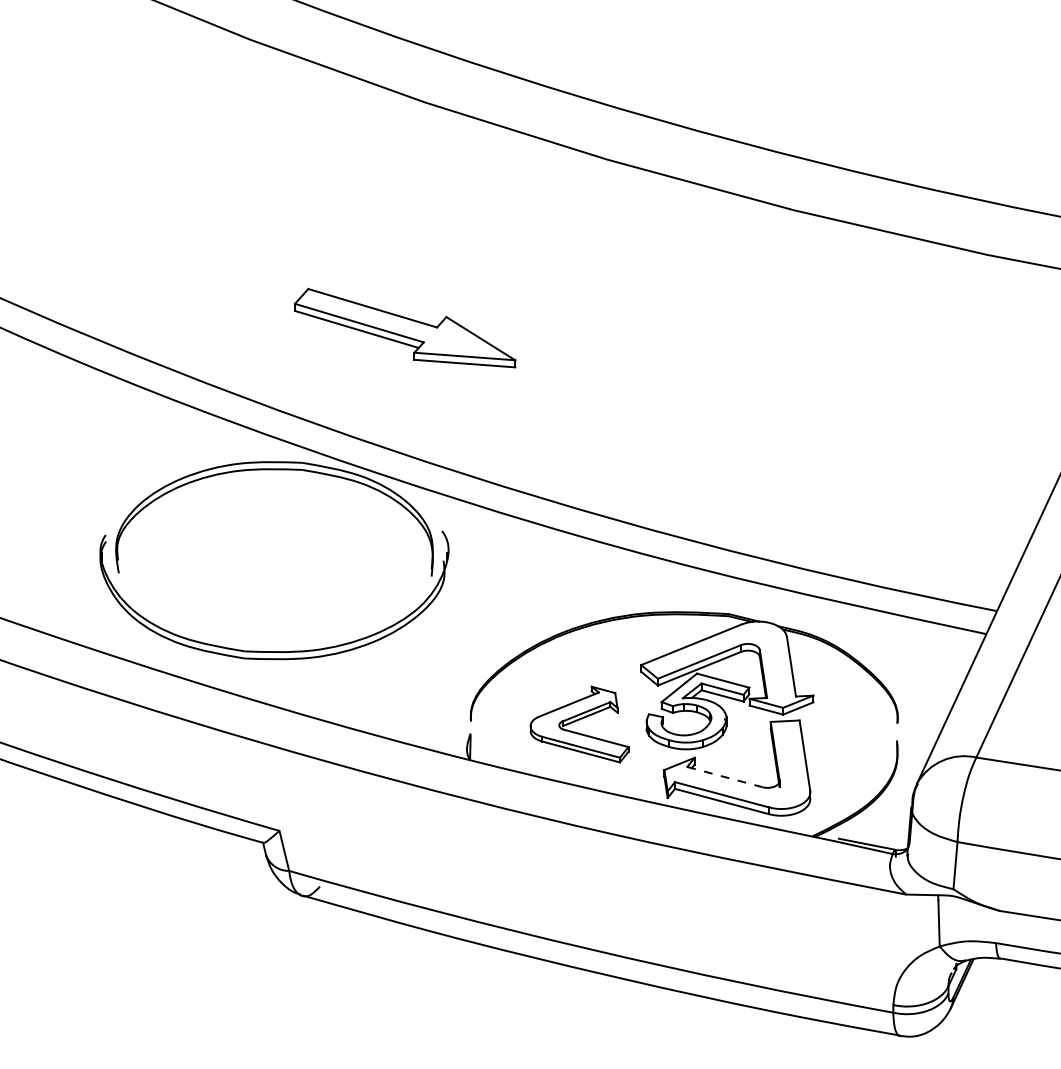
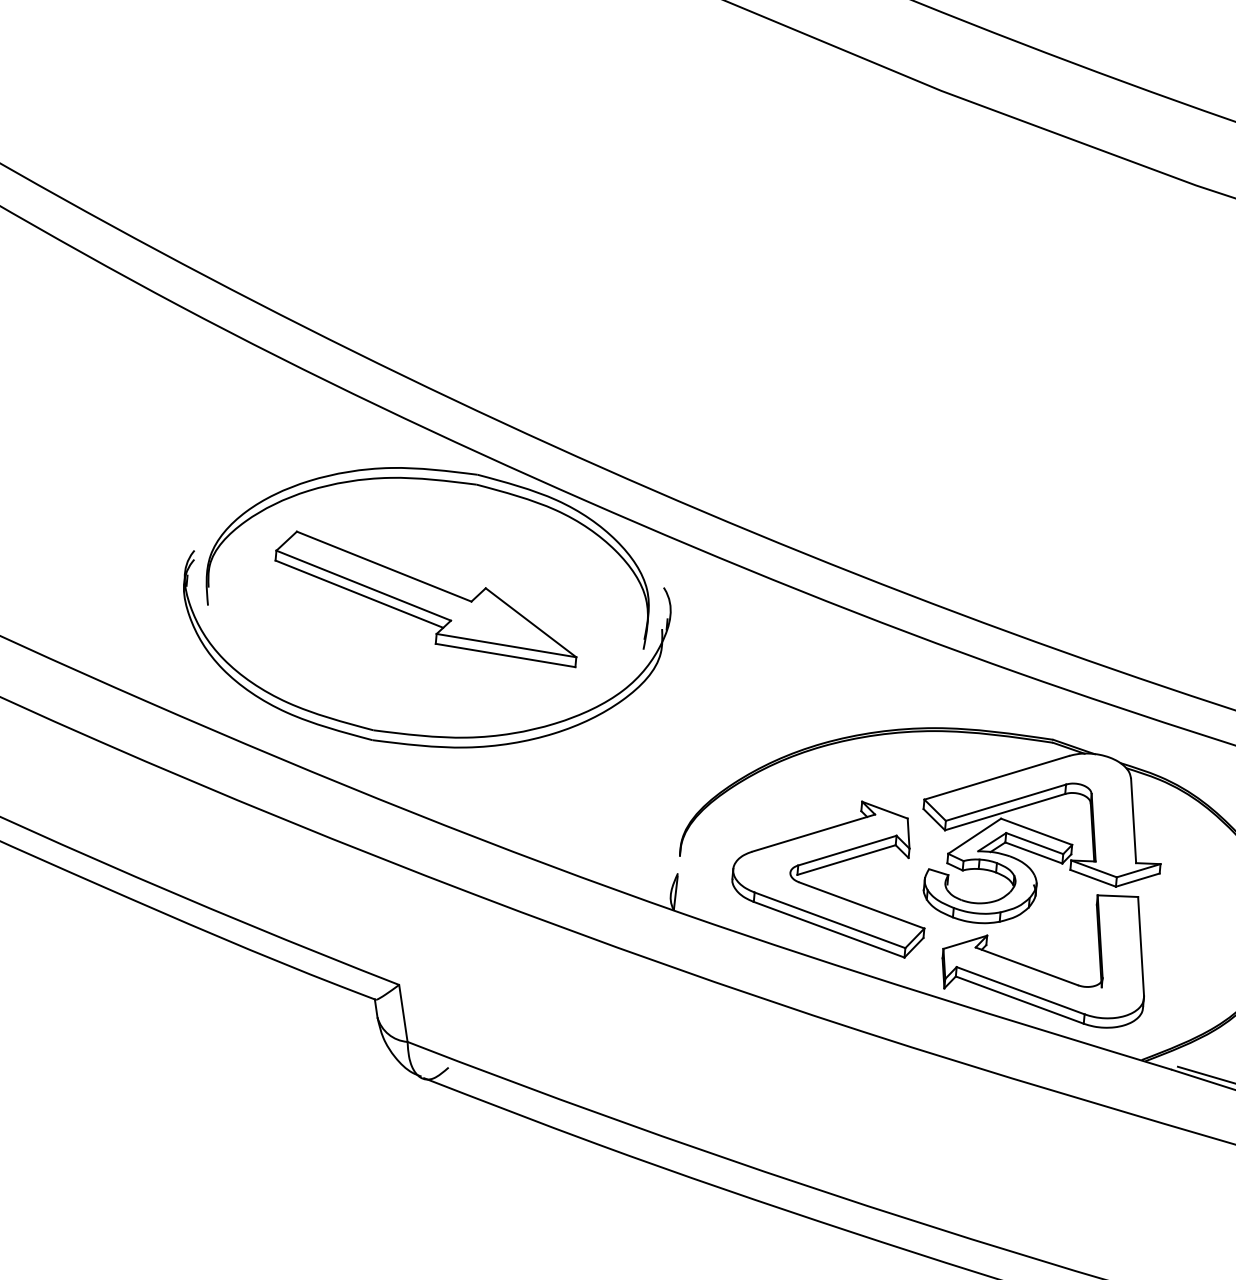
part: (405, 327) -> (427, 597), moved
part: (579, 724) -> (830, 874), size x1.43
line: (724, 777) -> (1026, 966), dashed -> solid

